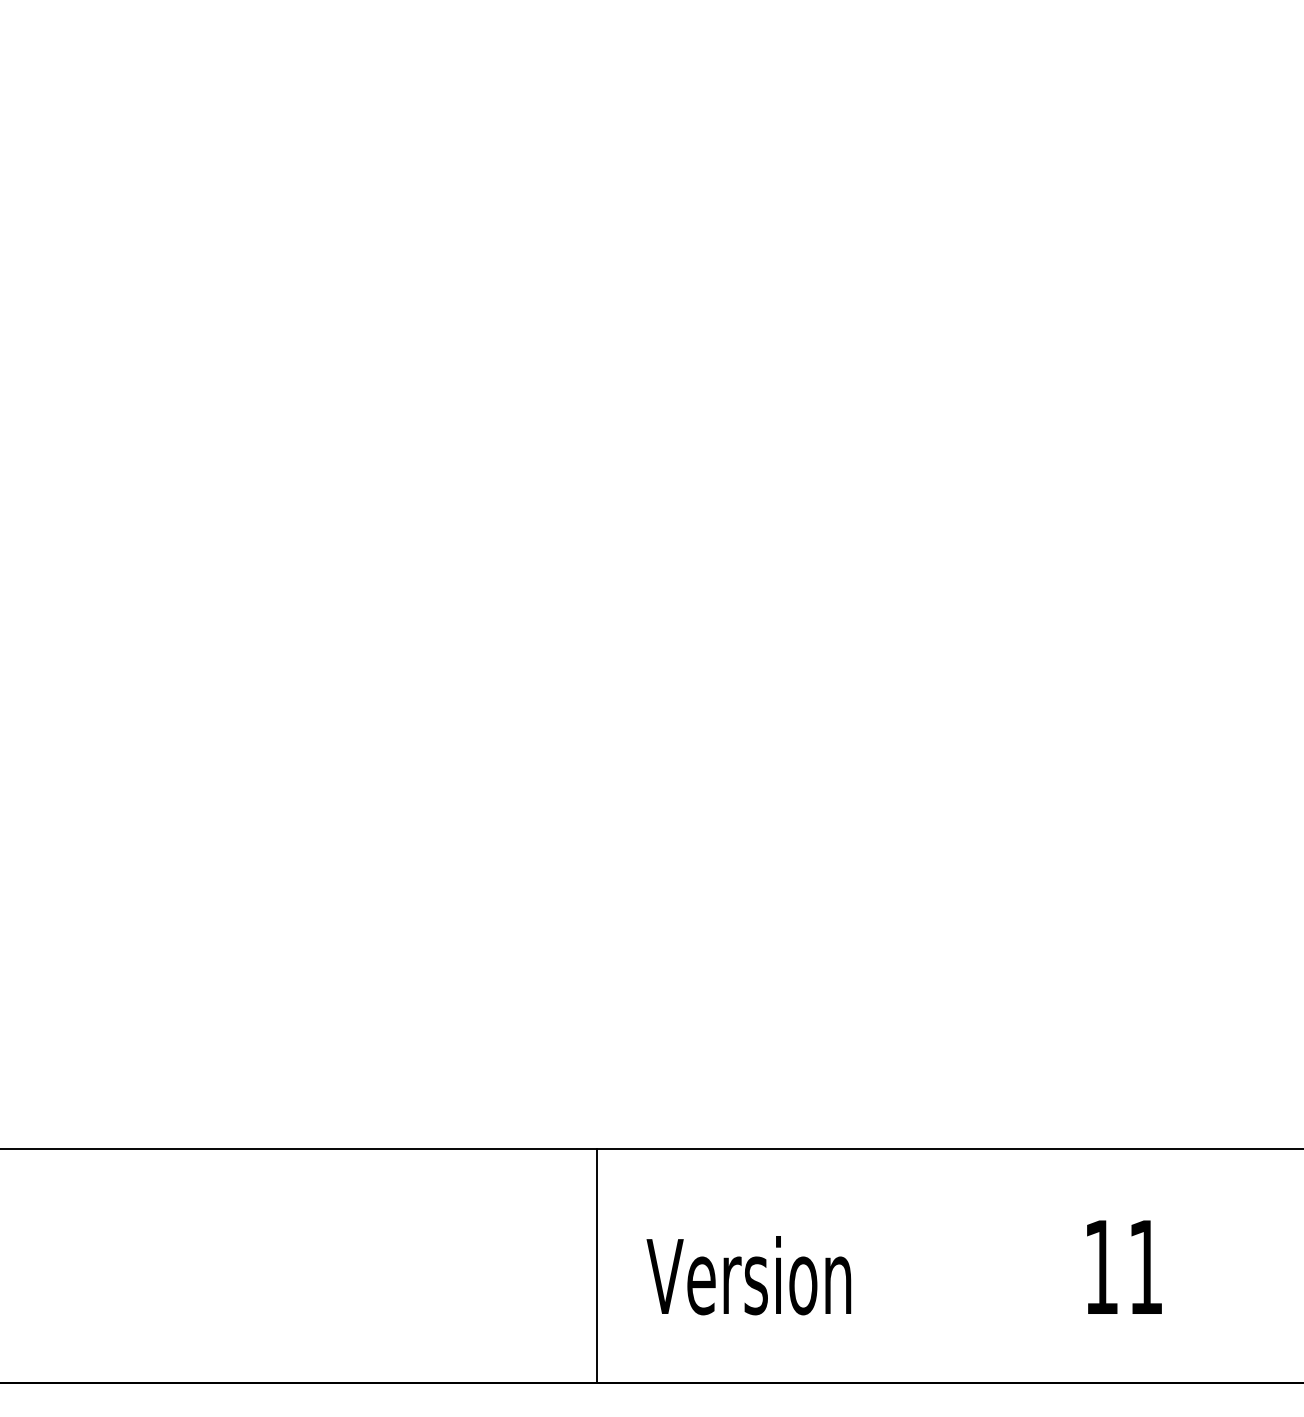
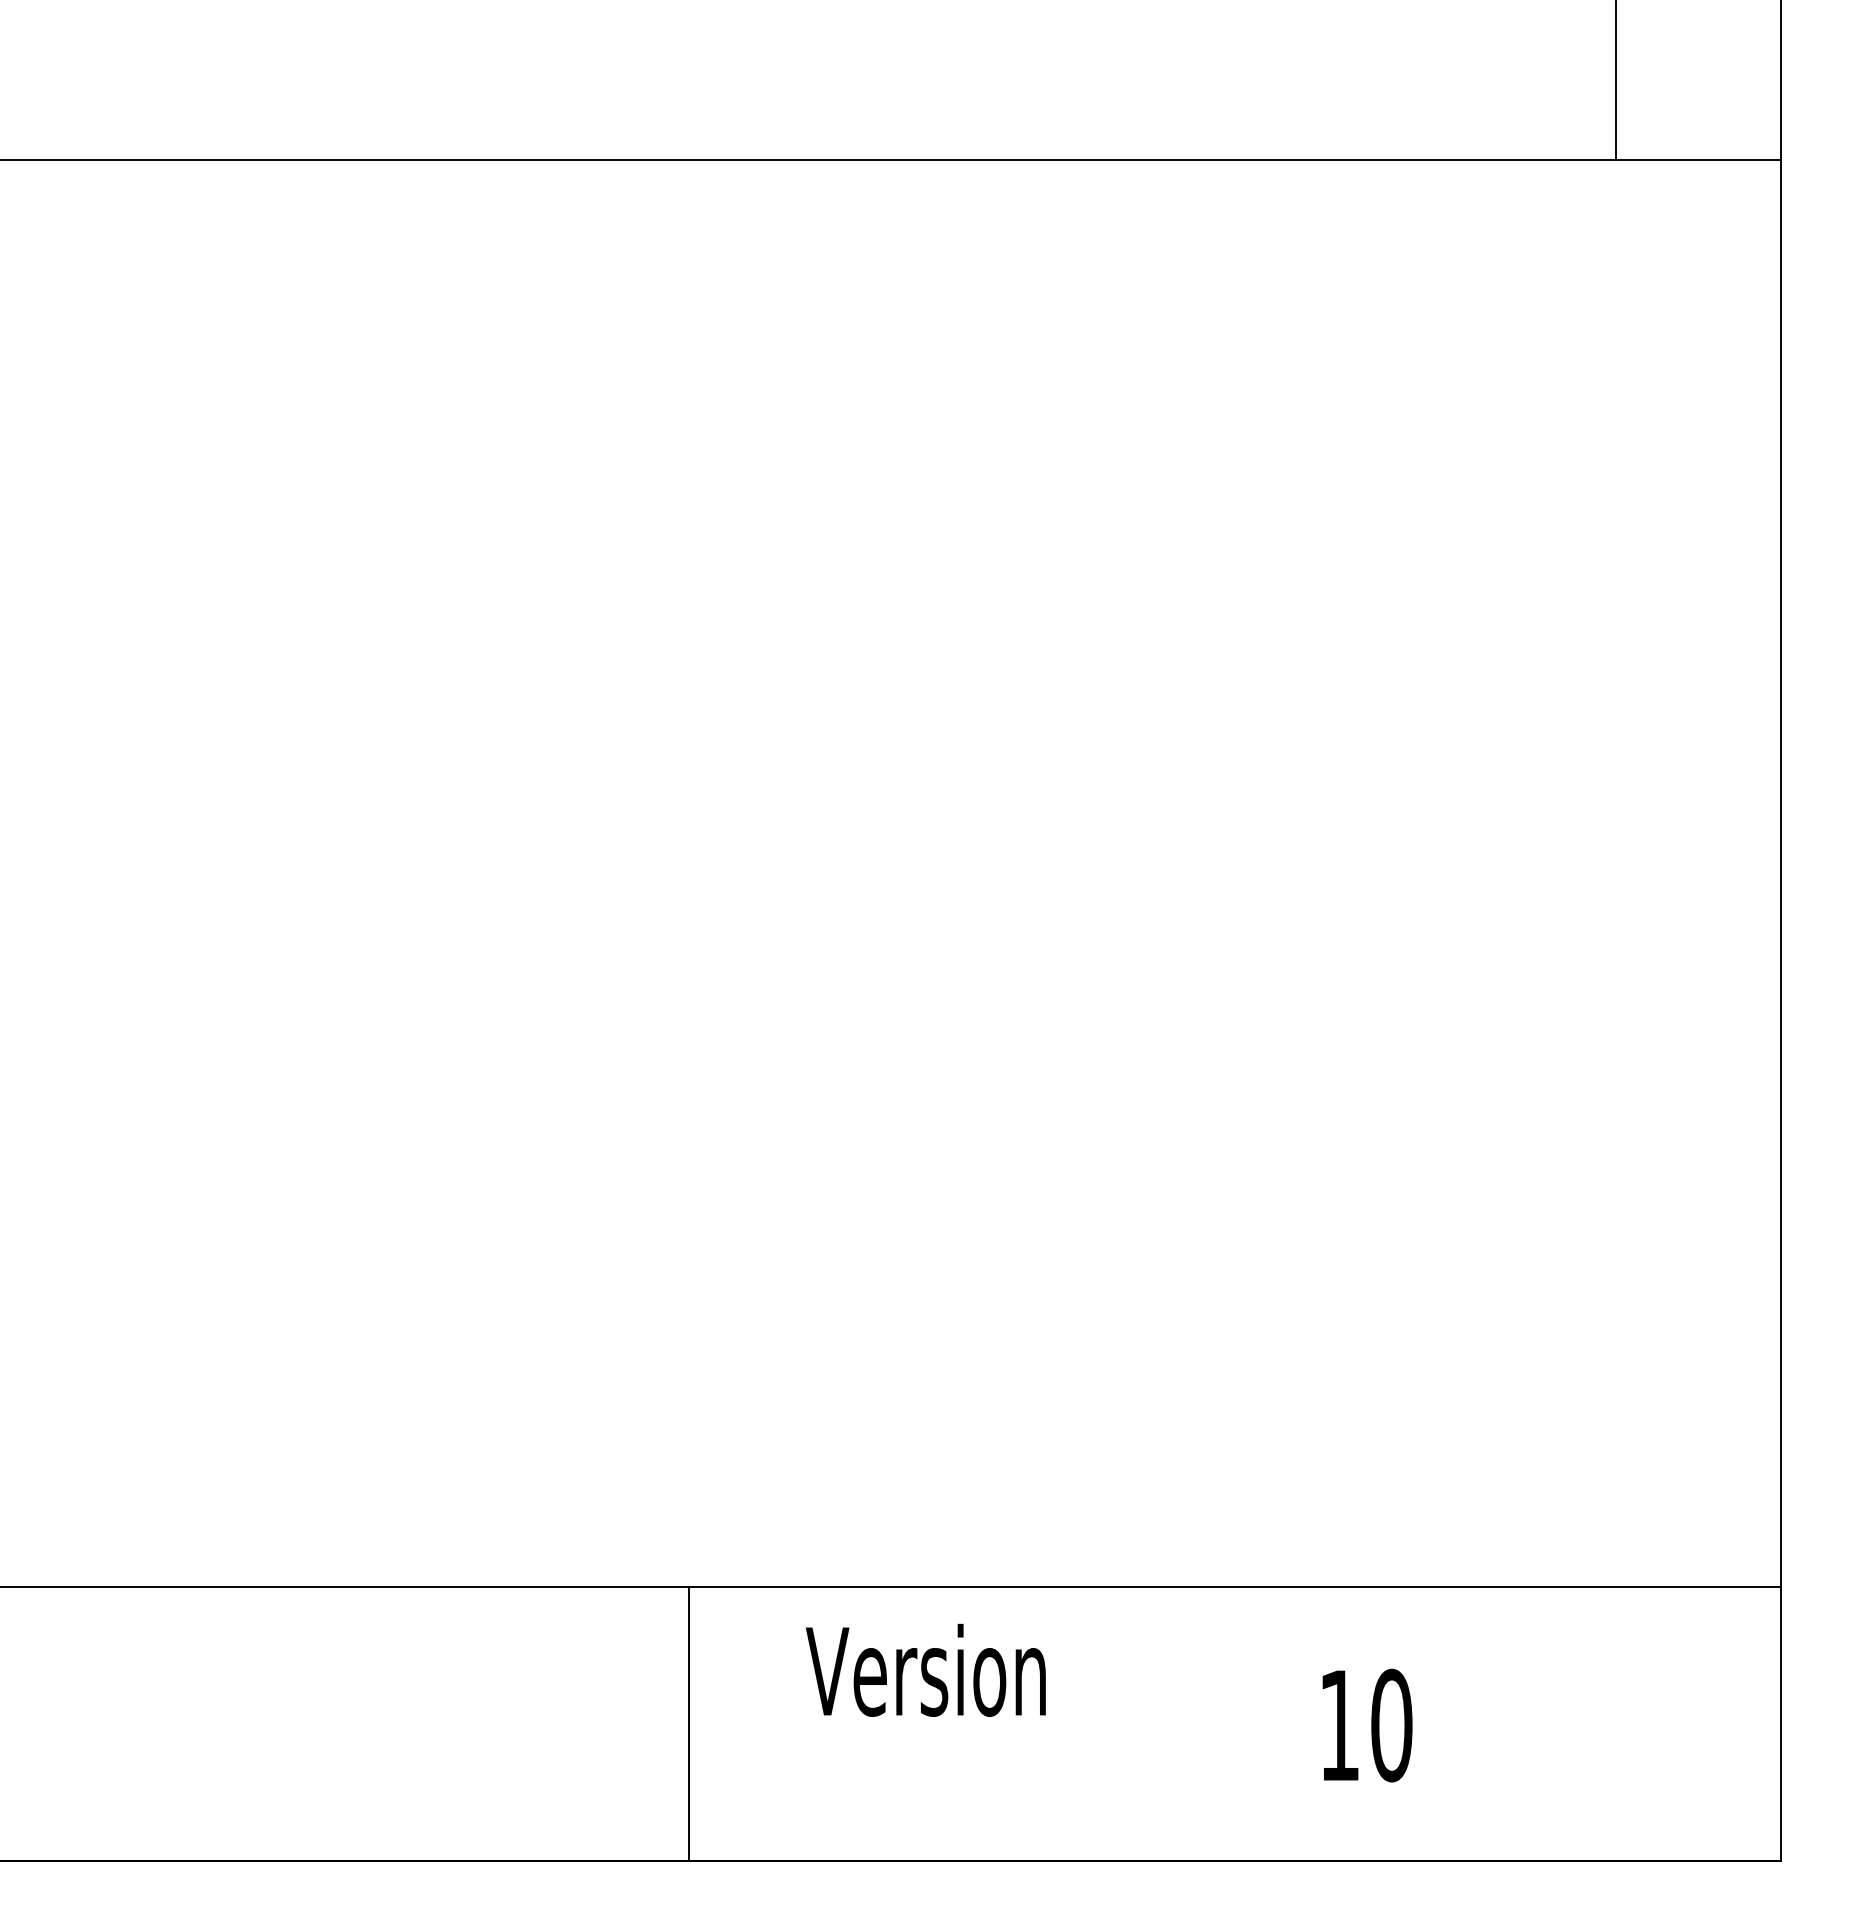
line: (596, 1265) -> (689, 1723), moved
text: (1145, 1267) -> (1391, 1725), 11 -> 10
text: (748, 1274) -> (925, 1669), moved

